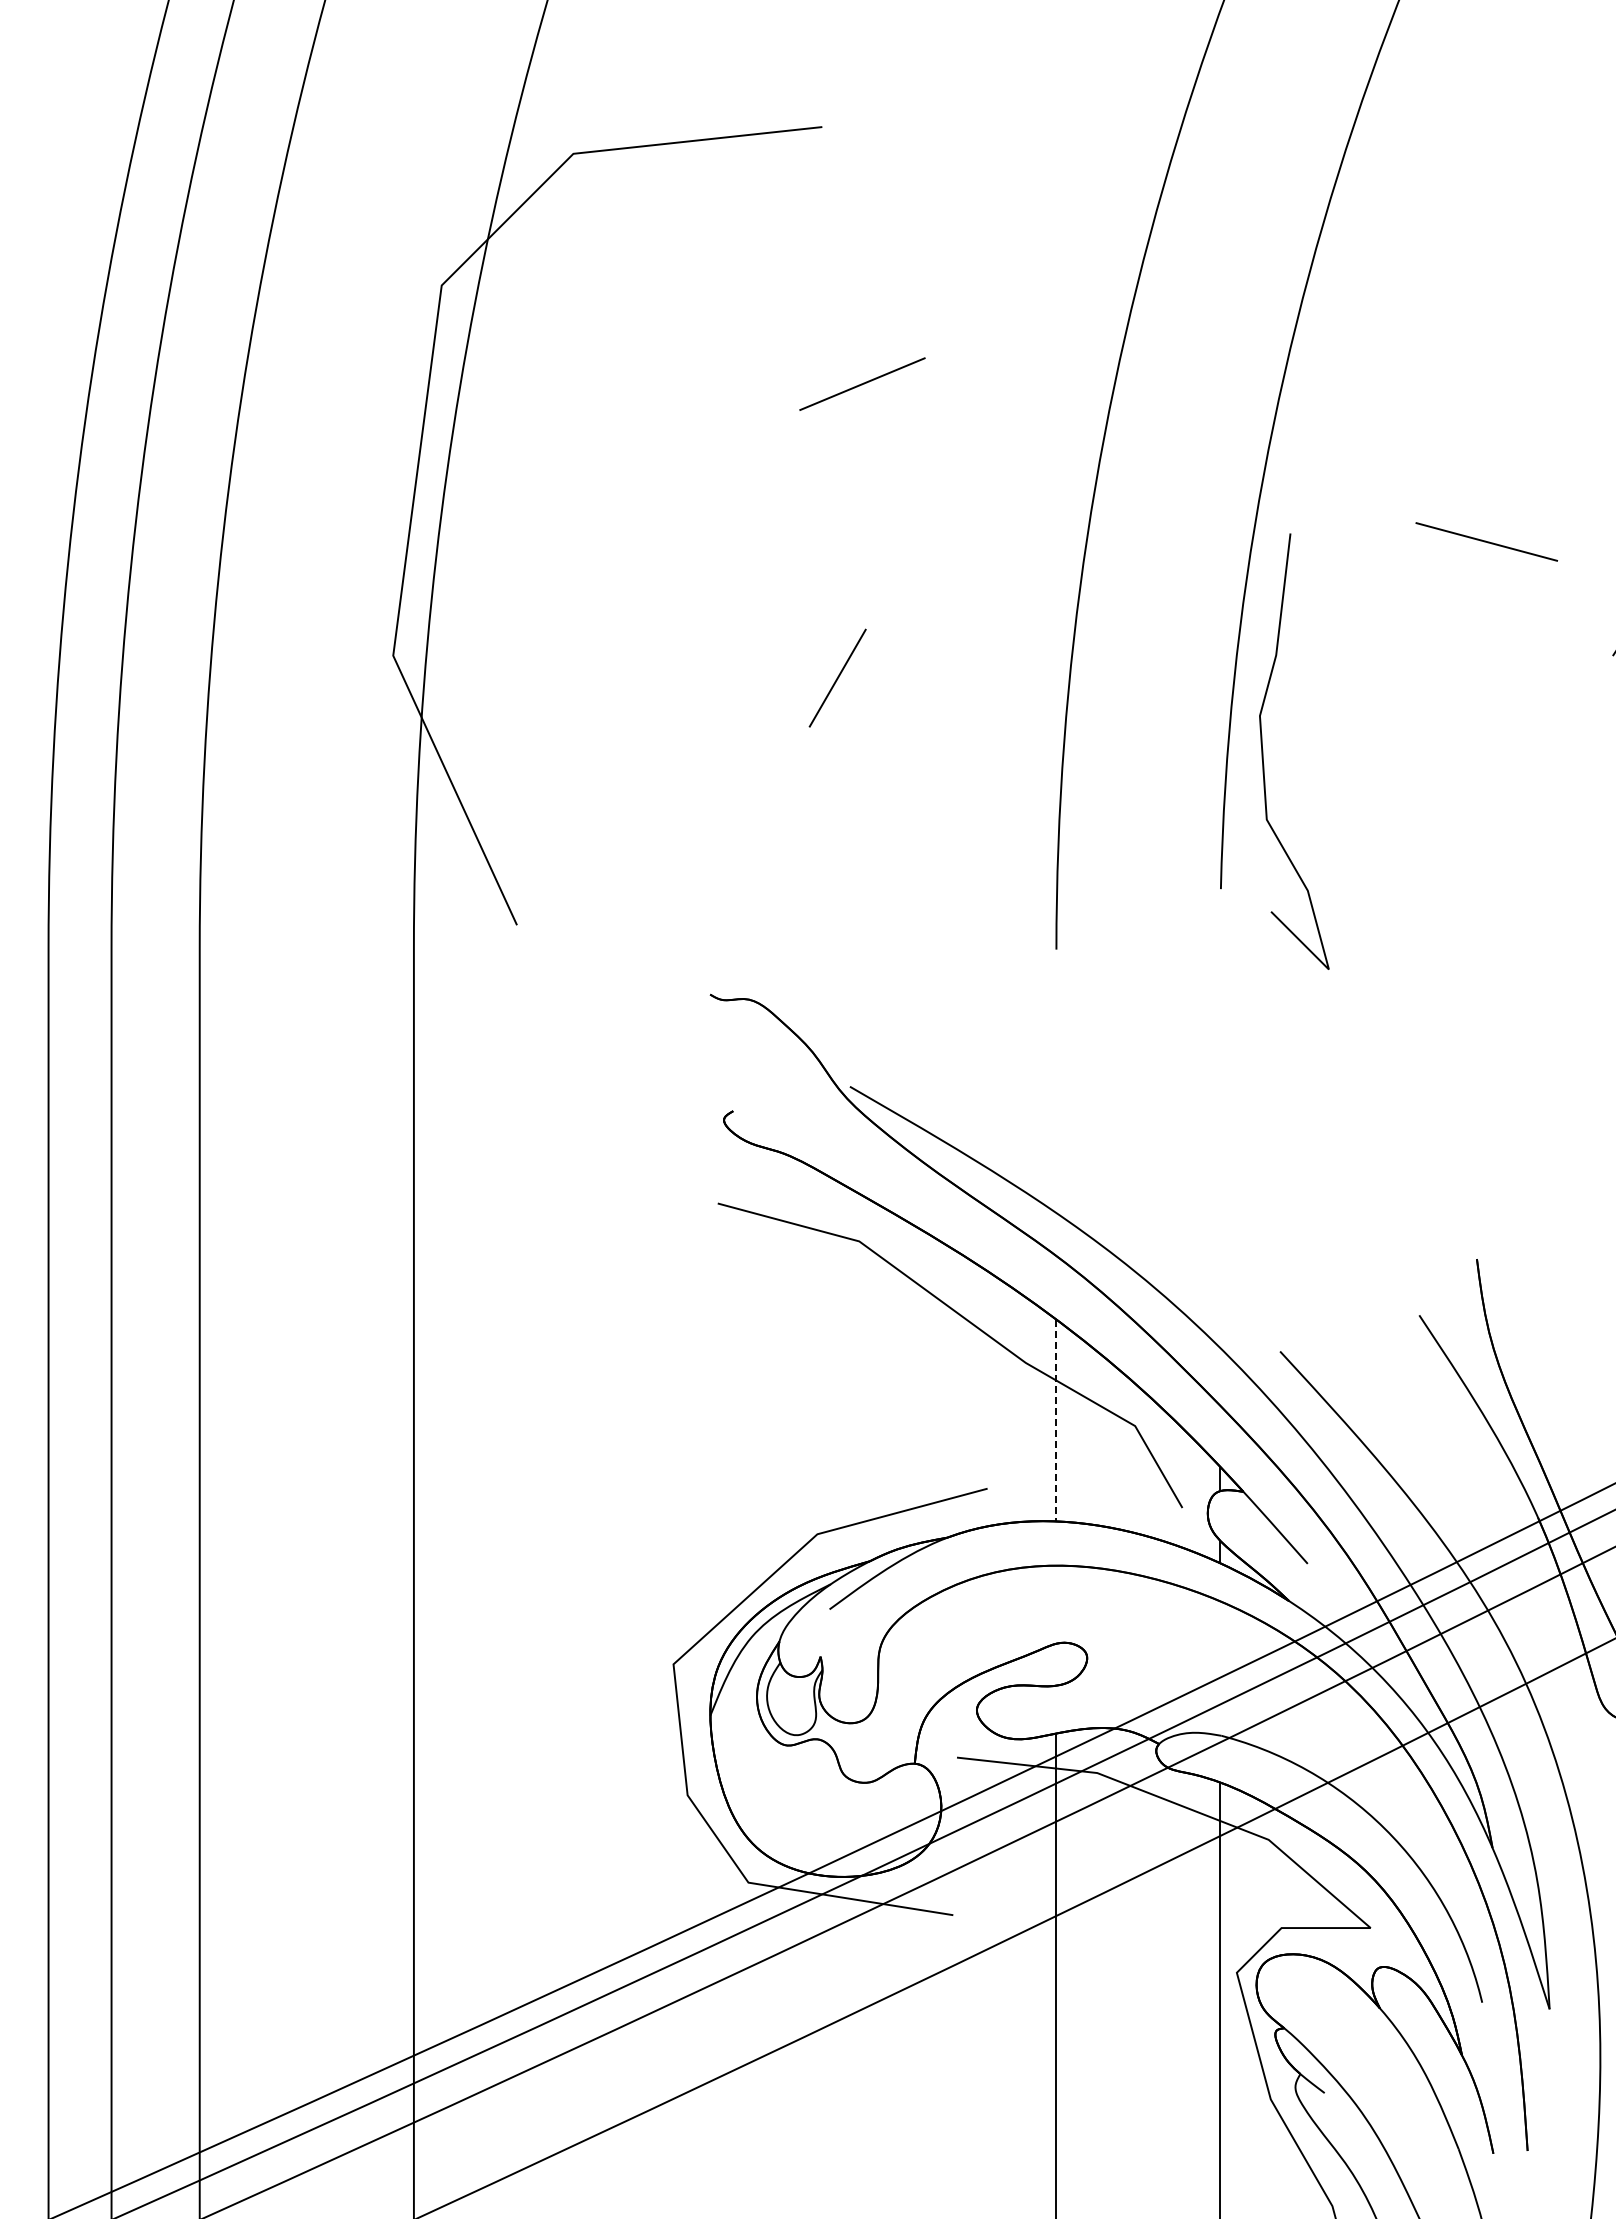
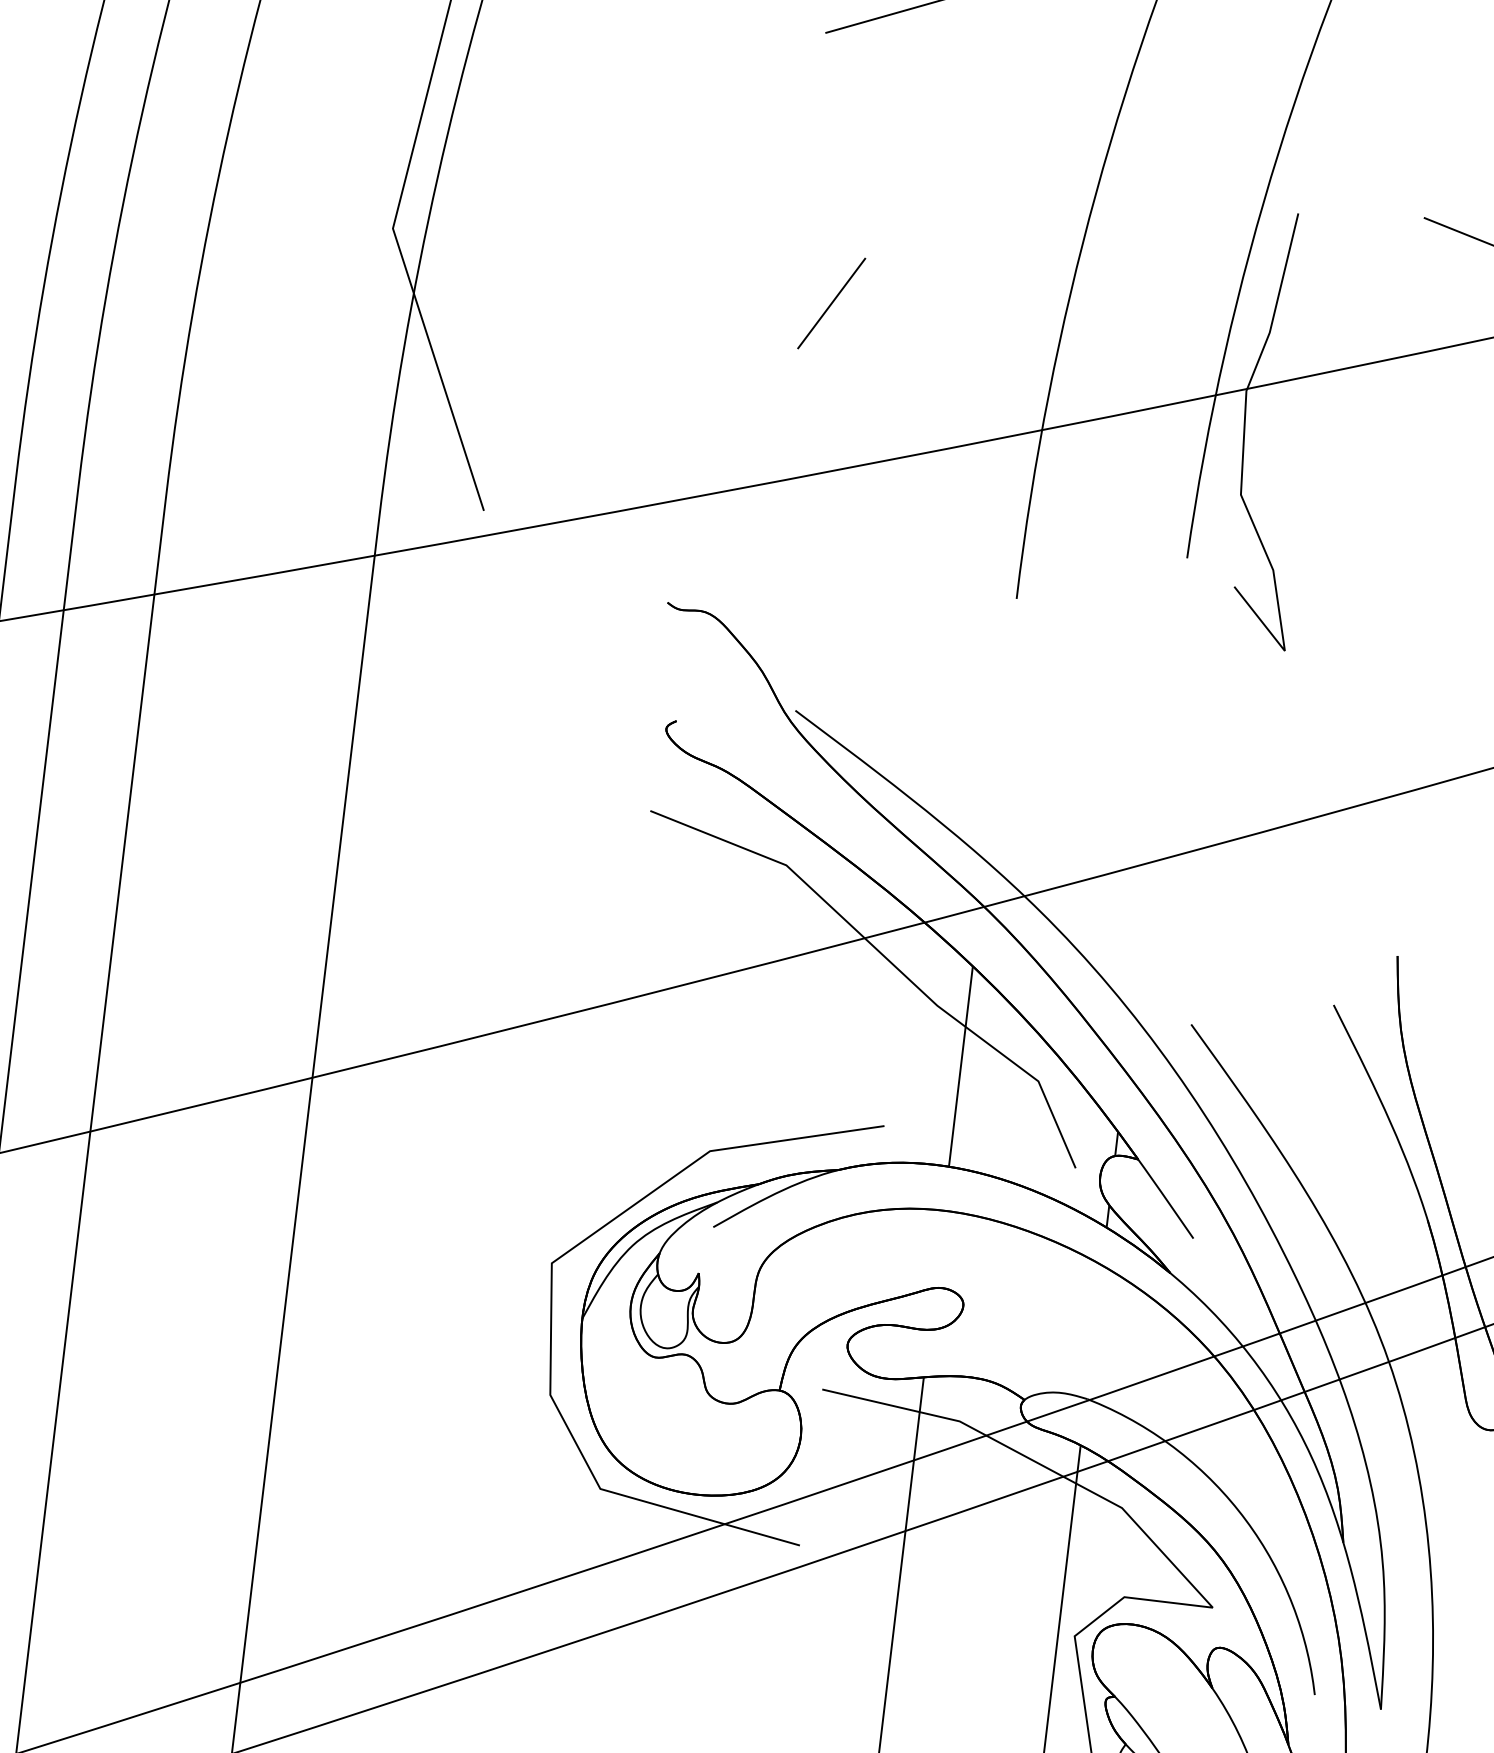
line: (1056, 1420) -> (960, 1066), dashed -> solid

